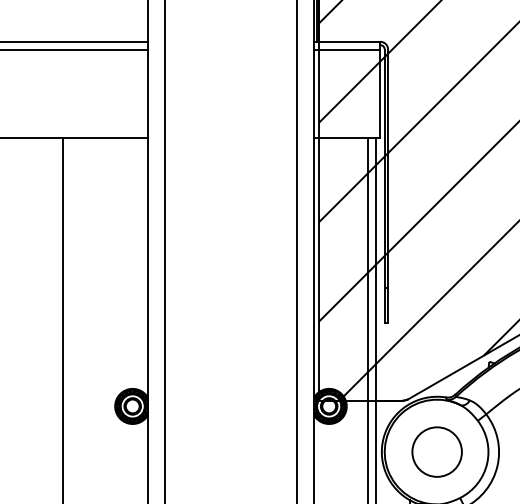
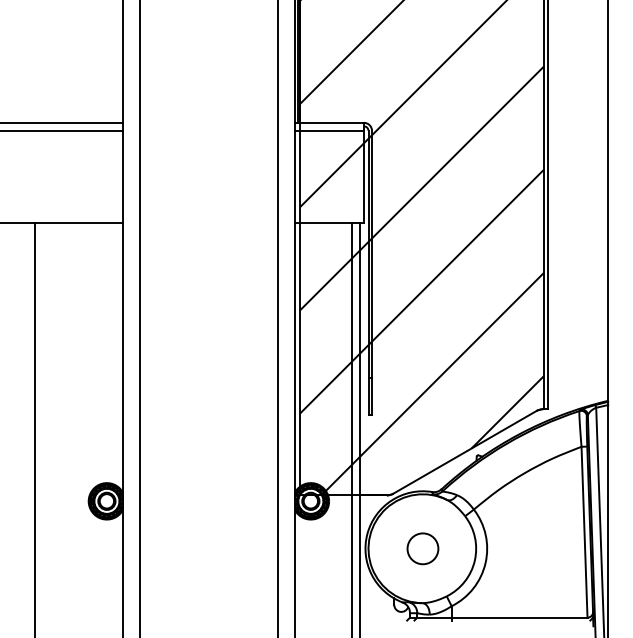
circle: (436, 451) -> (422, 548), size x0.6

